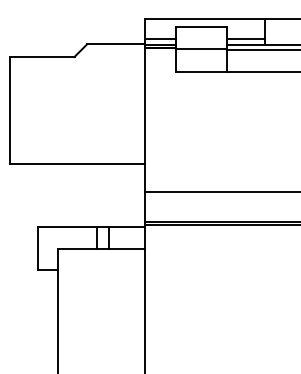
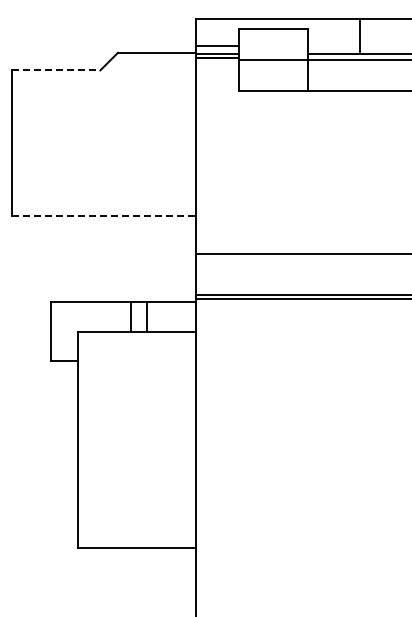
line: (246, 38) -> (334, 45), removed
line: (42, 57) -> (56, 70), solid -> dashed
line: (77, 163) -> (104, 215), solid -> dashed

